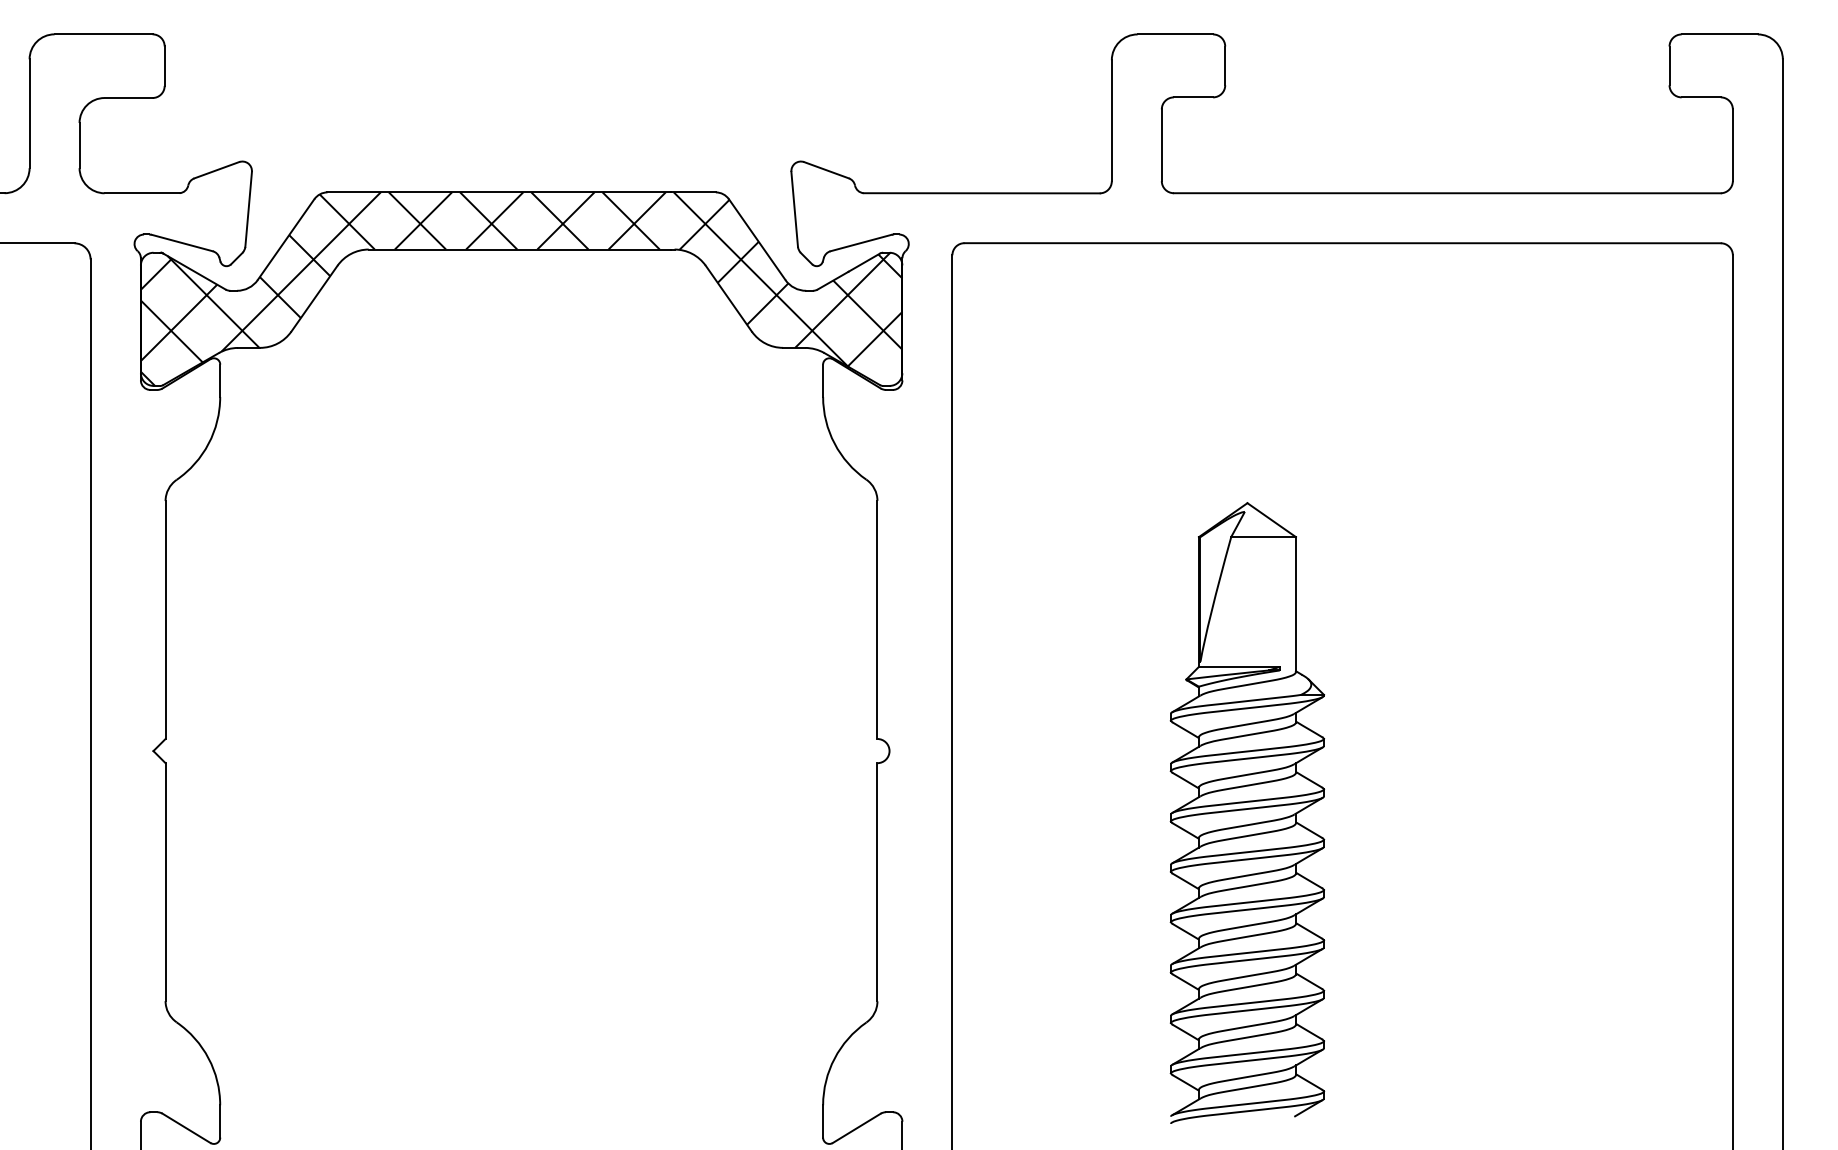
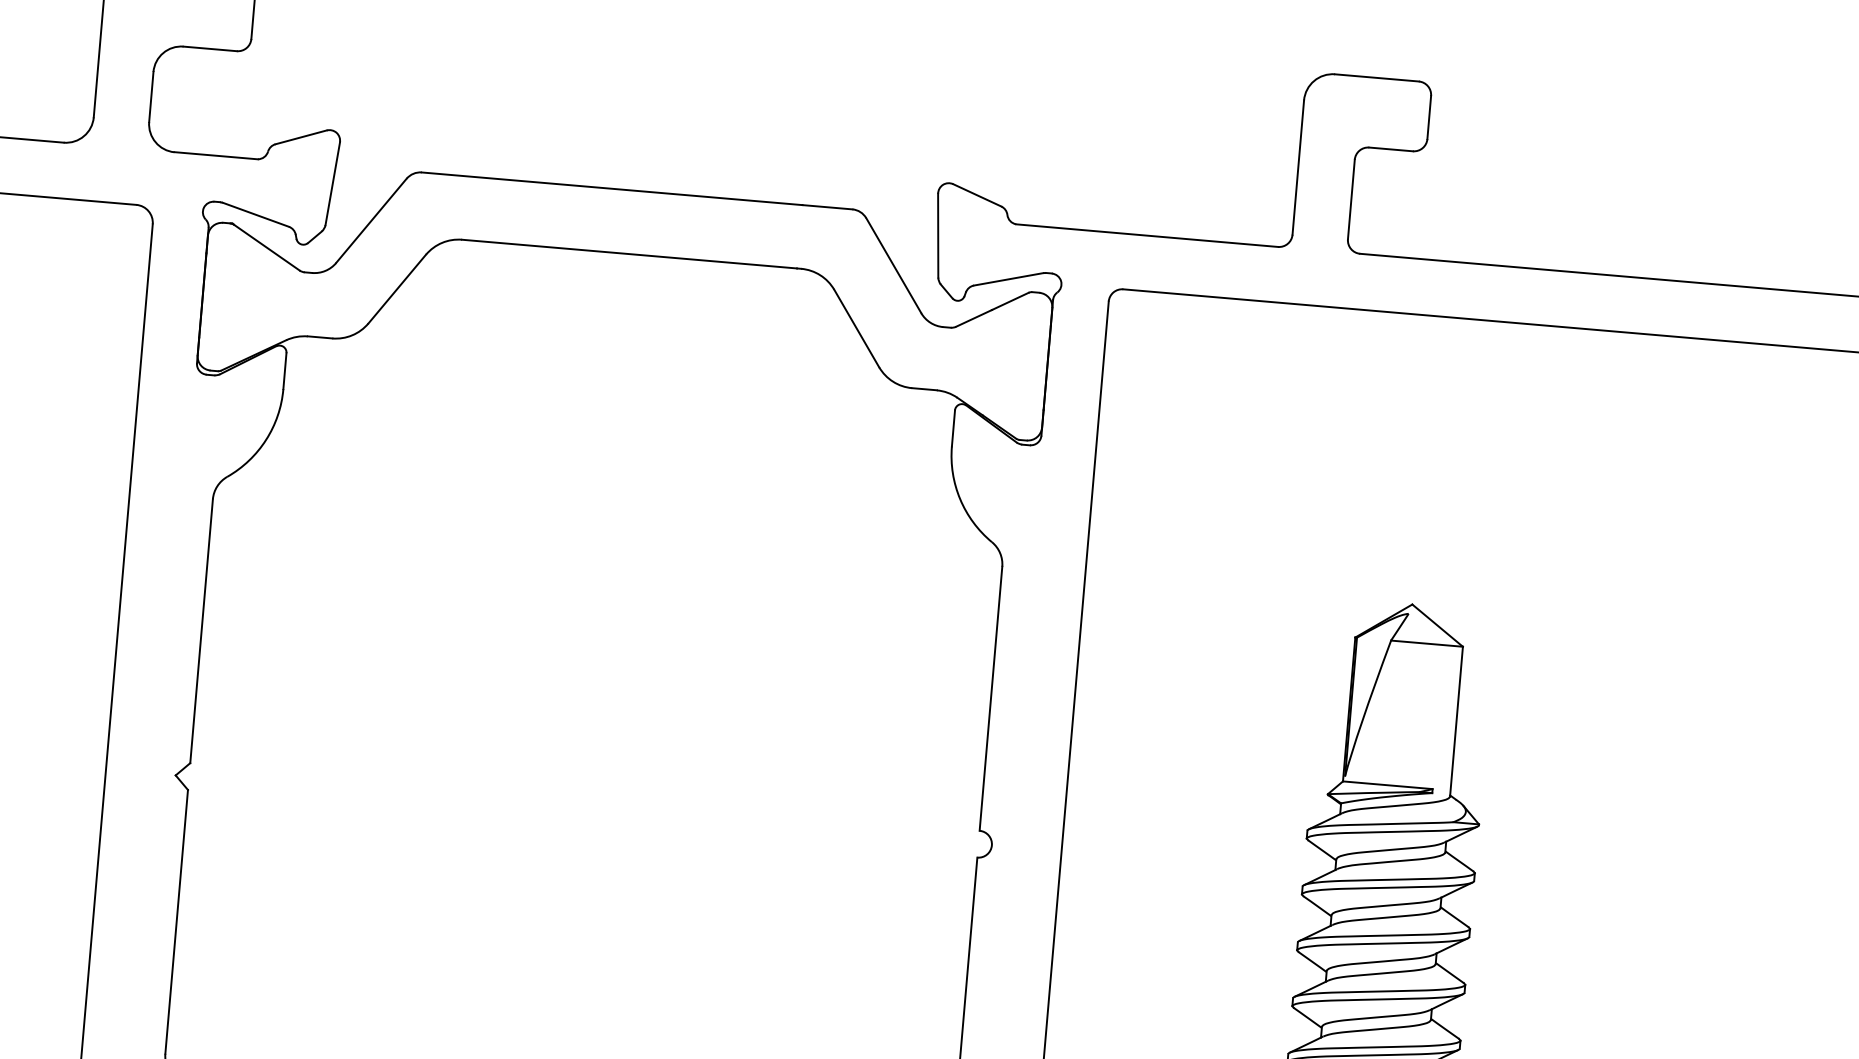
hatch: (521, 288) -> (627, 297), removed

